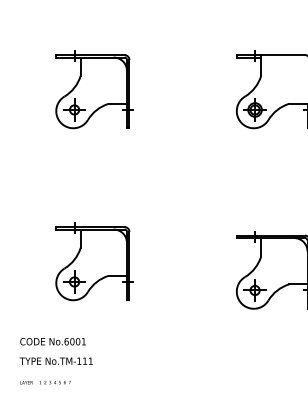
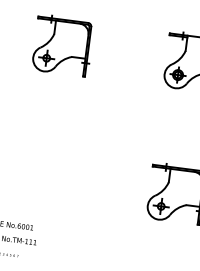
part: (94, 261) -> (47, 170), removed

